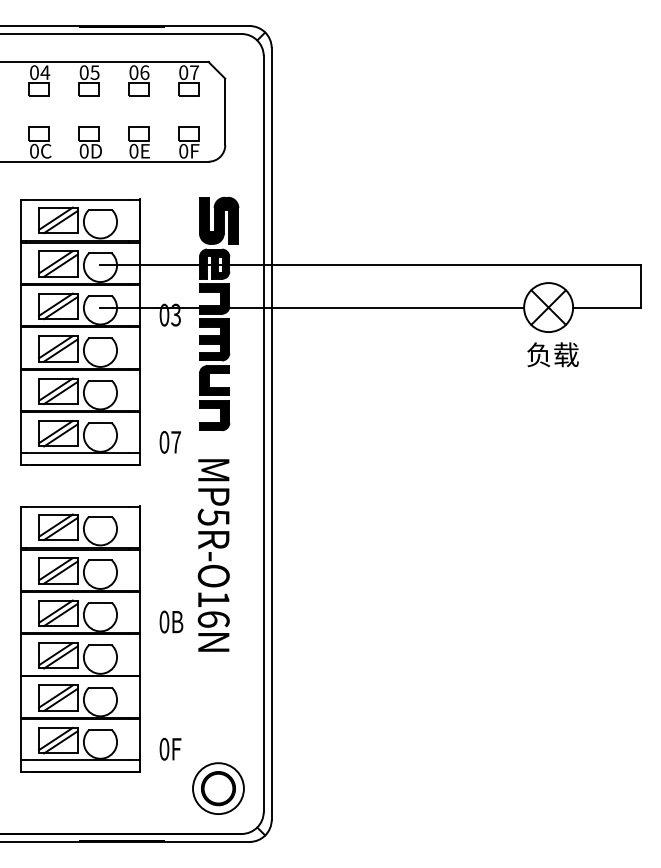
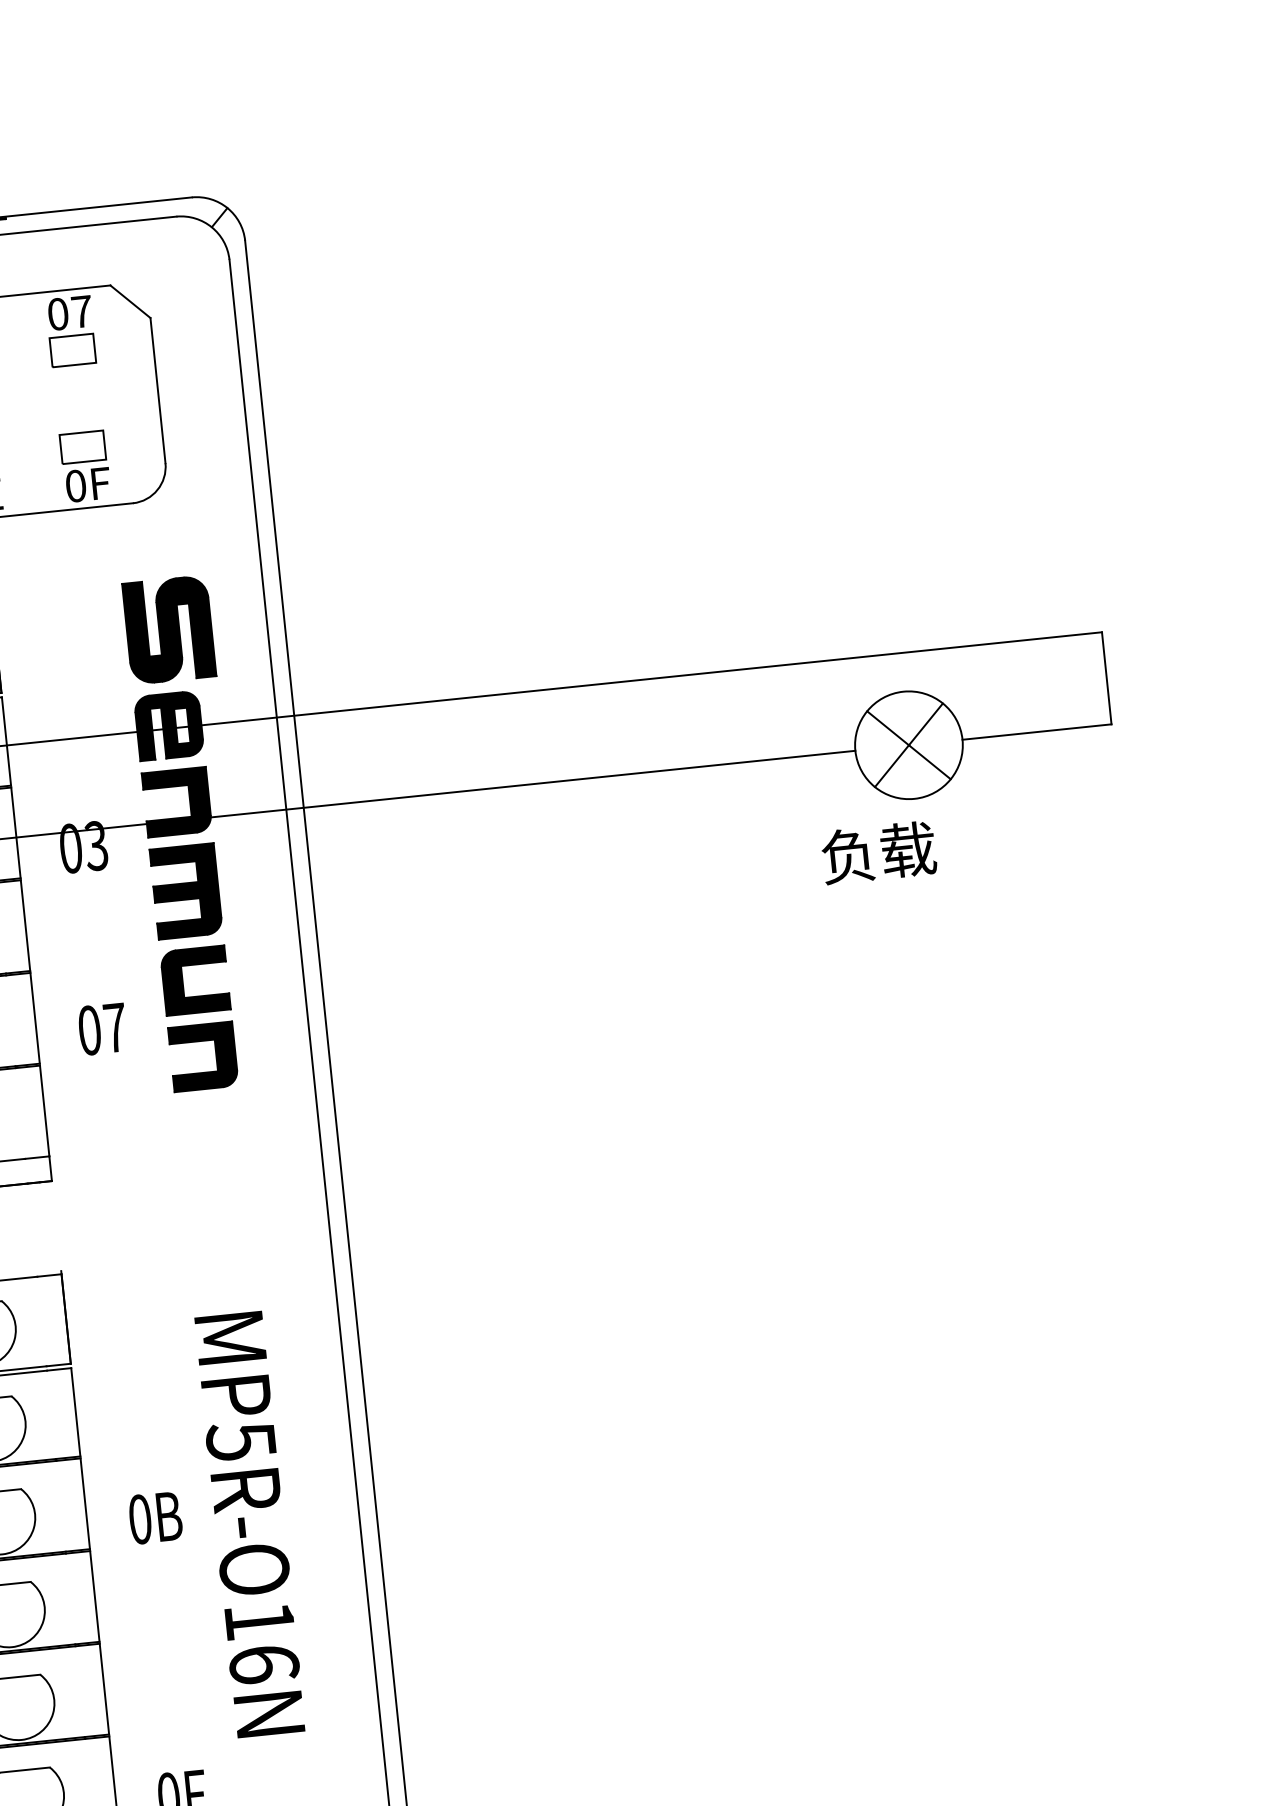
text: (552, 354) -> (877, 852), moved
text: (169, 442) -> (100, 1029), moved
text: (213, 555) -> (249, 1524), moved

